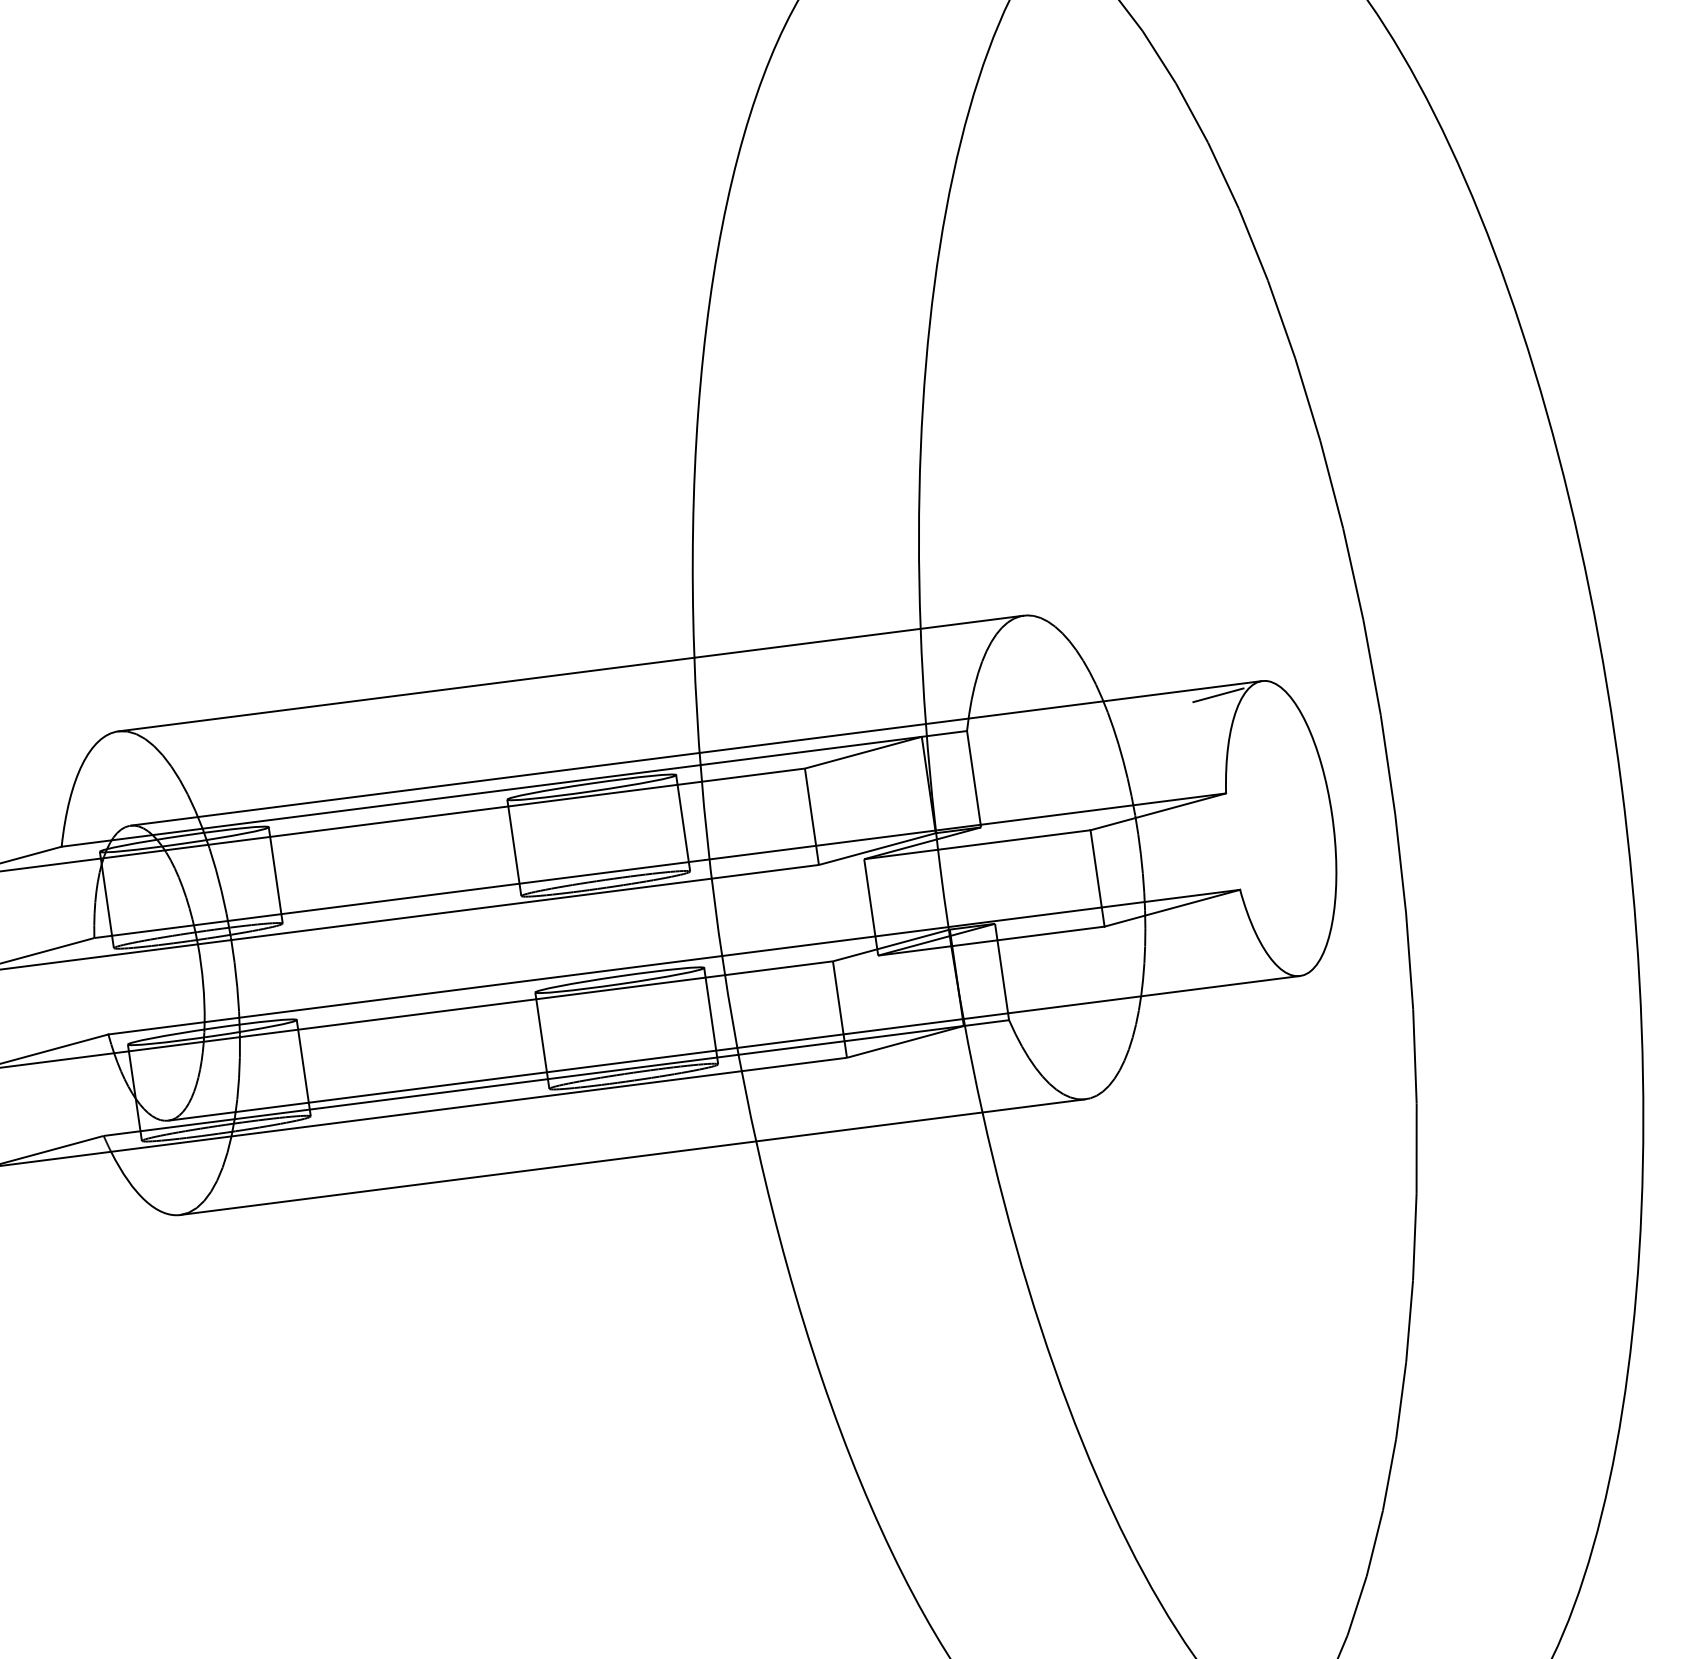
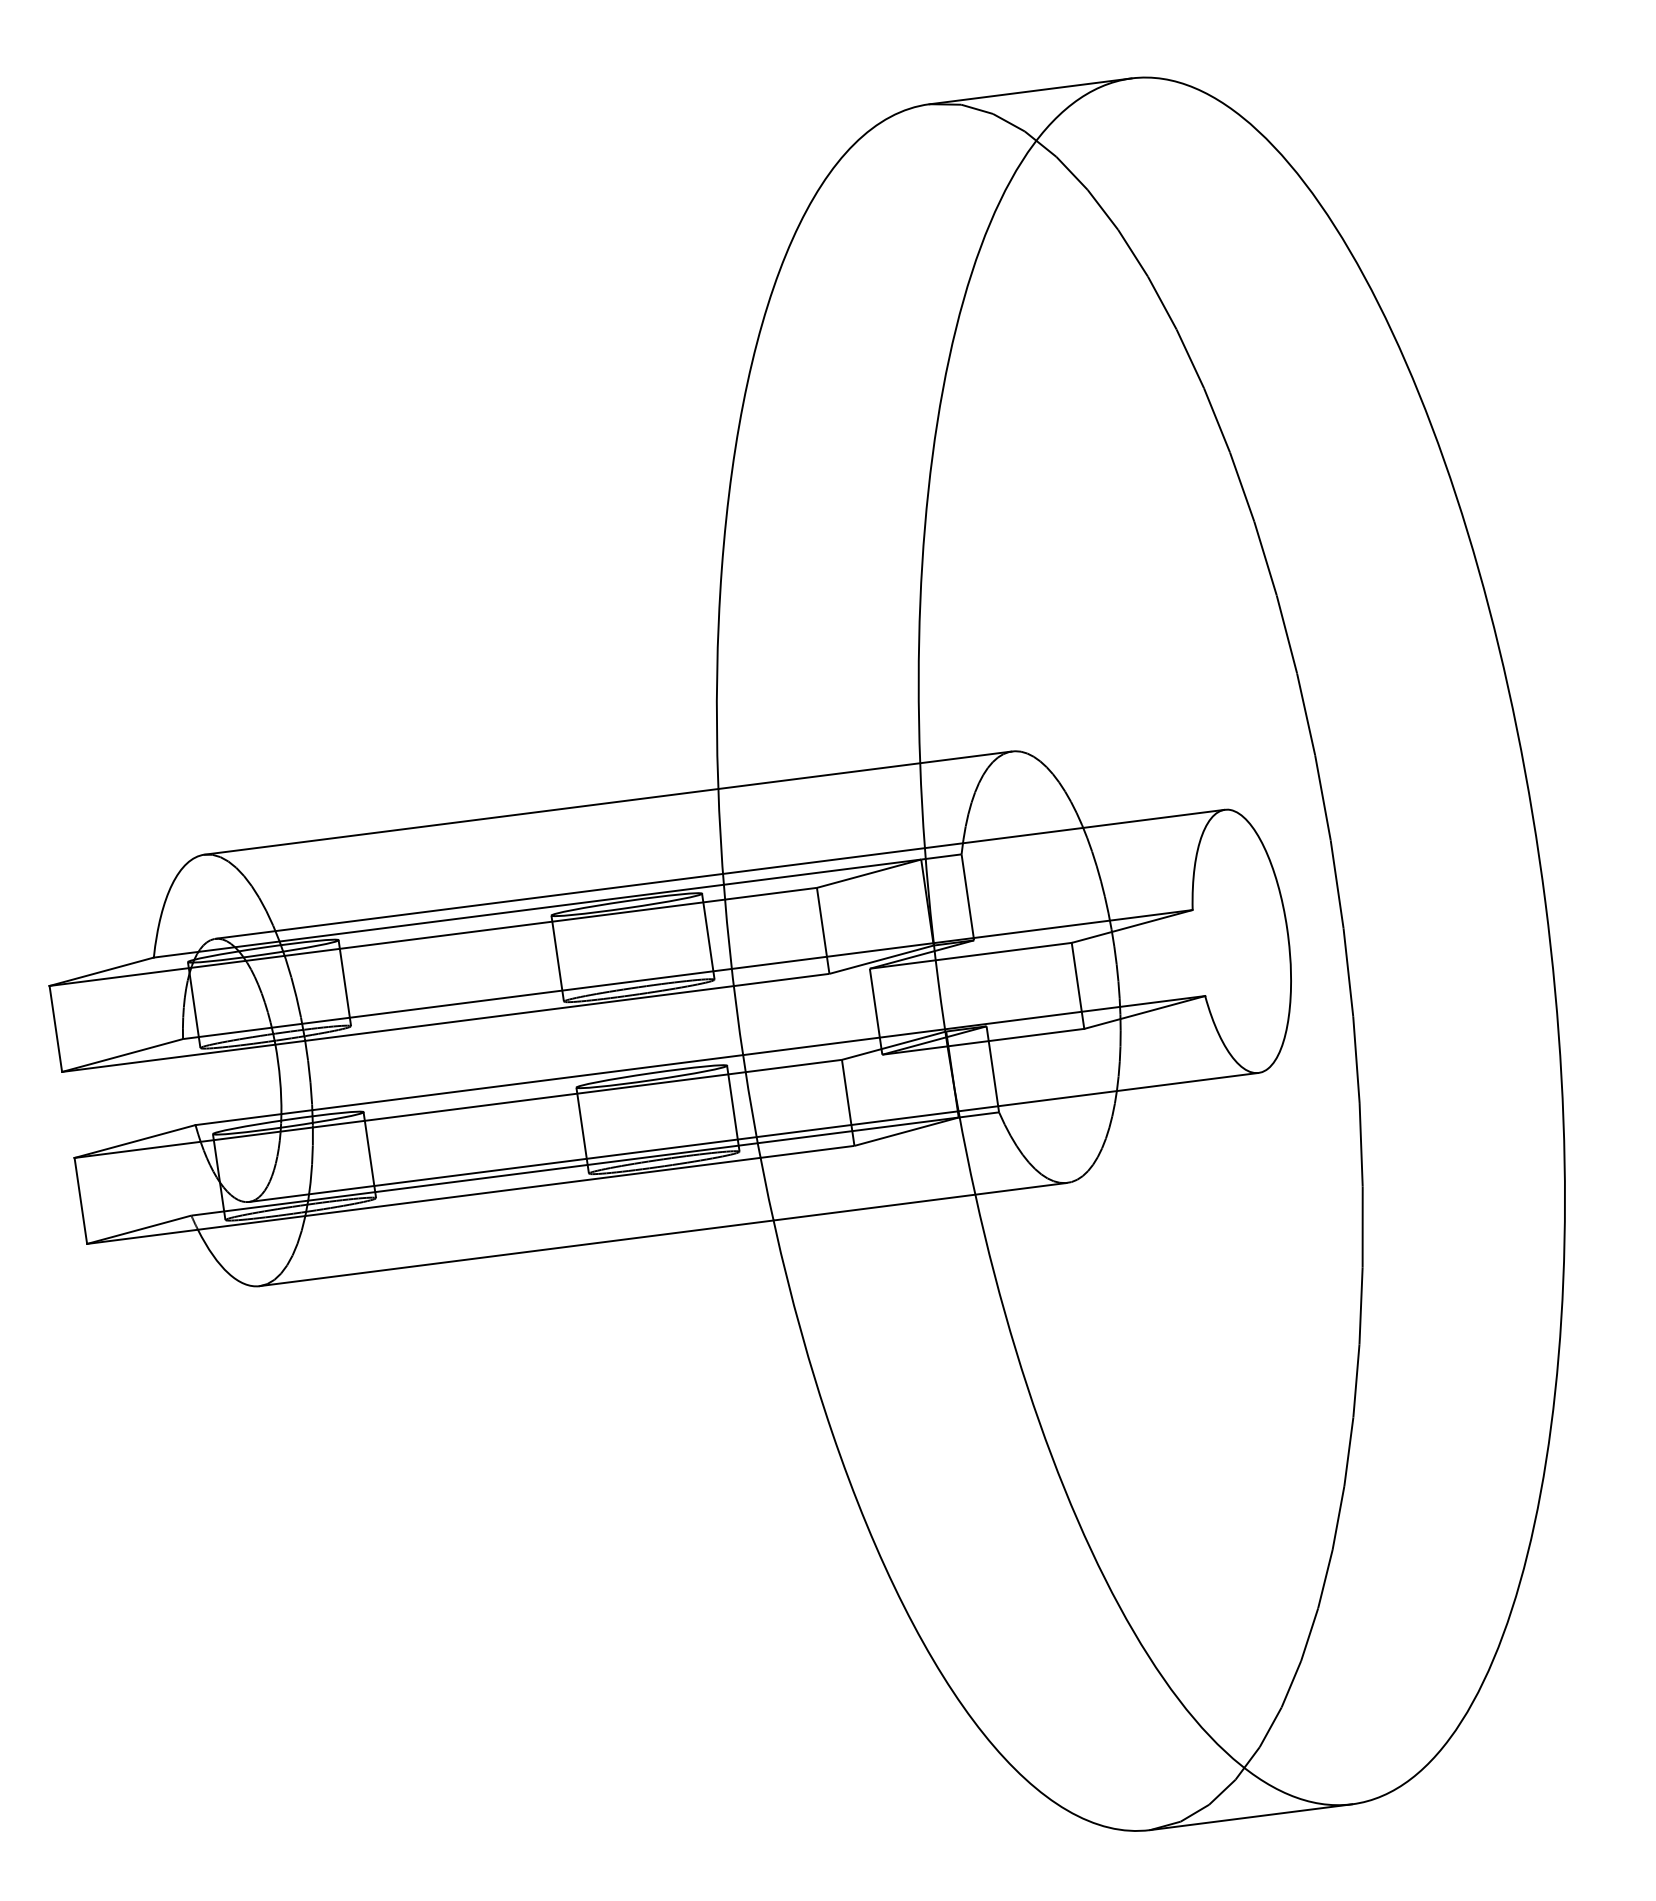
line: (1218, 695) -> (1185, 822), removed

